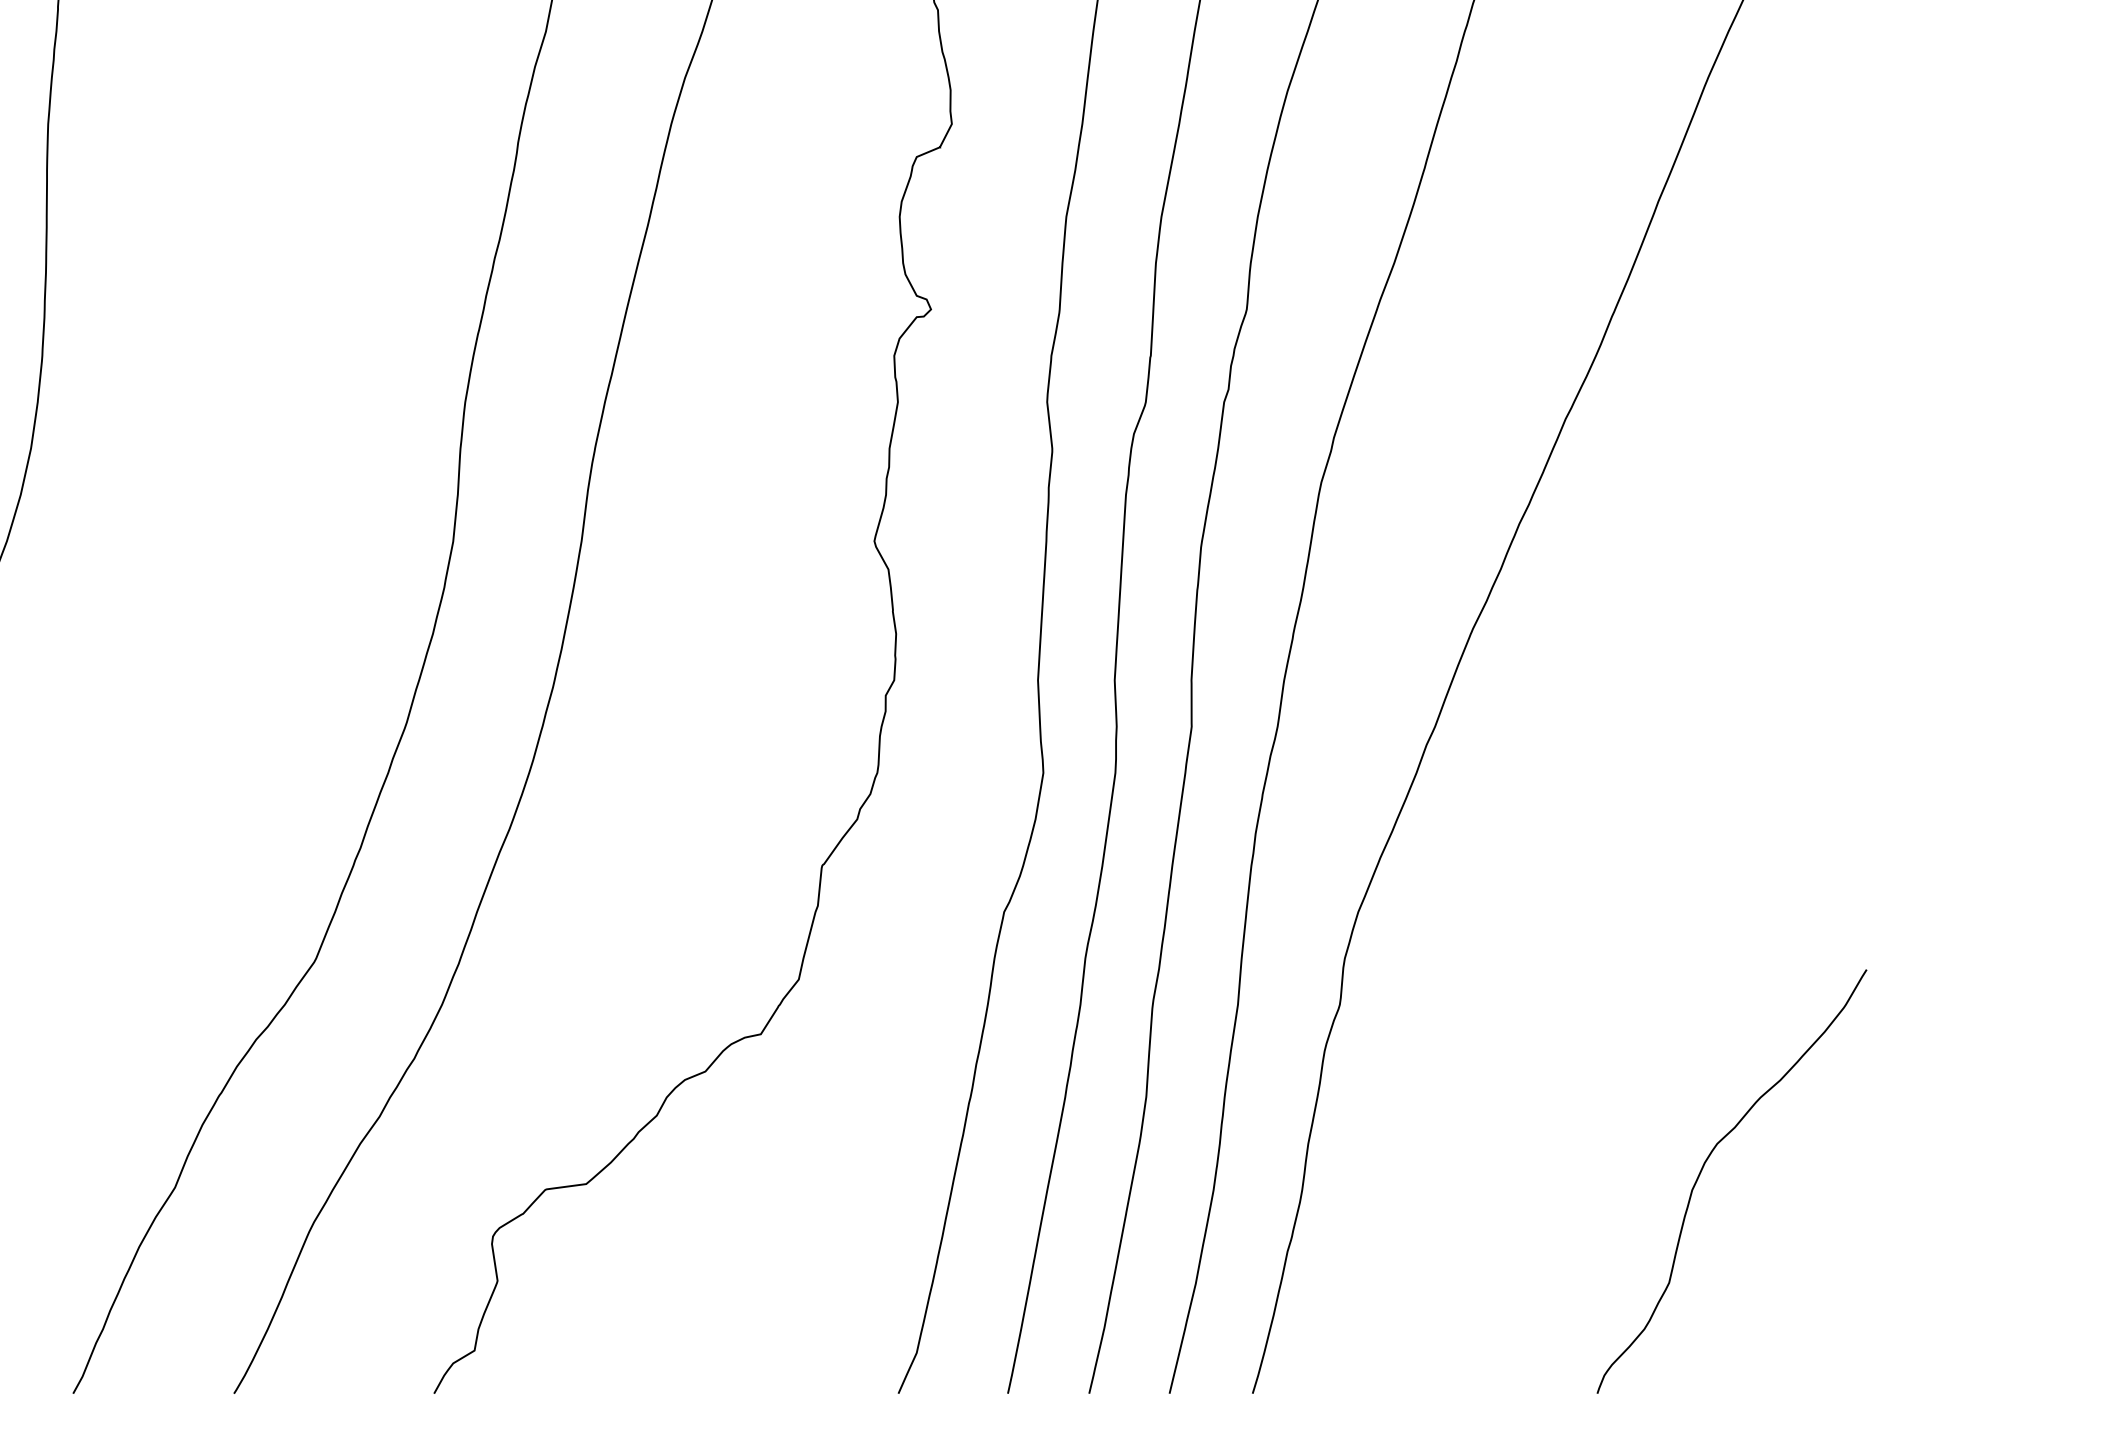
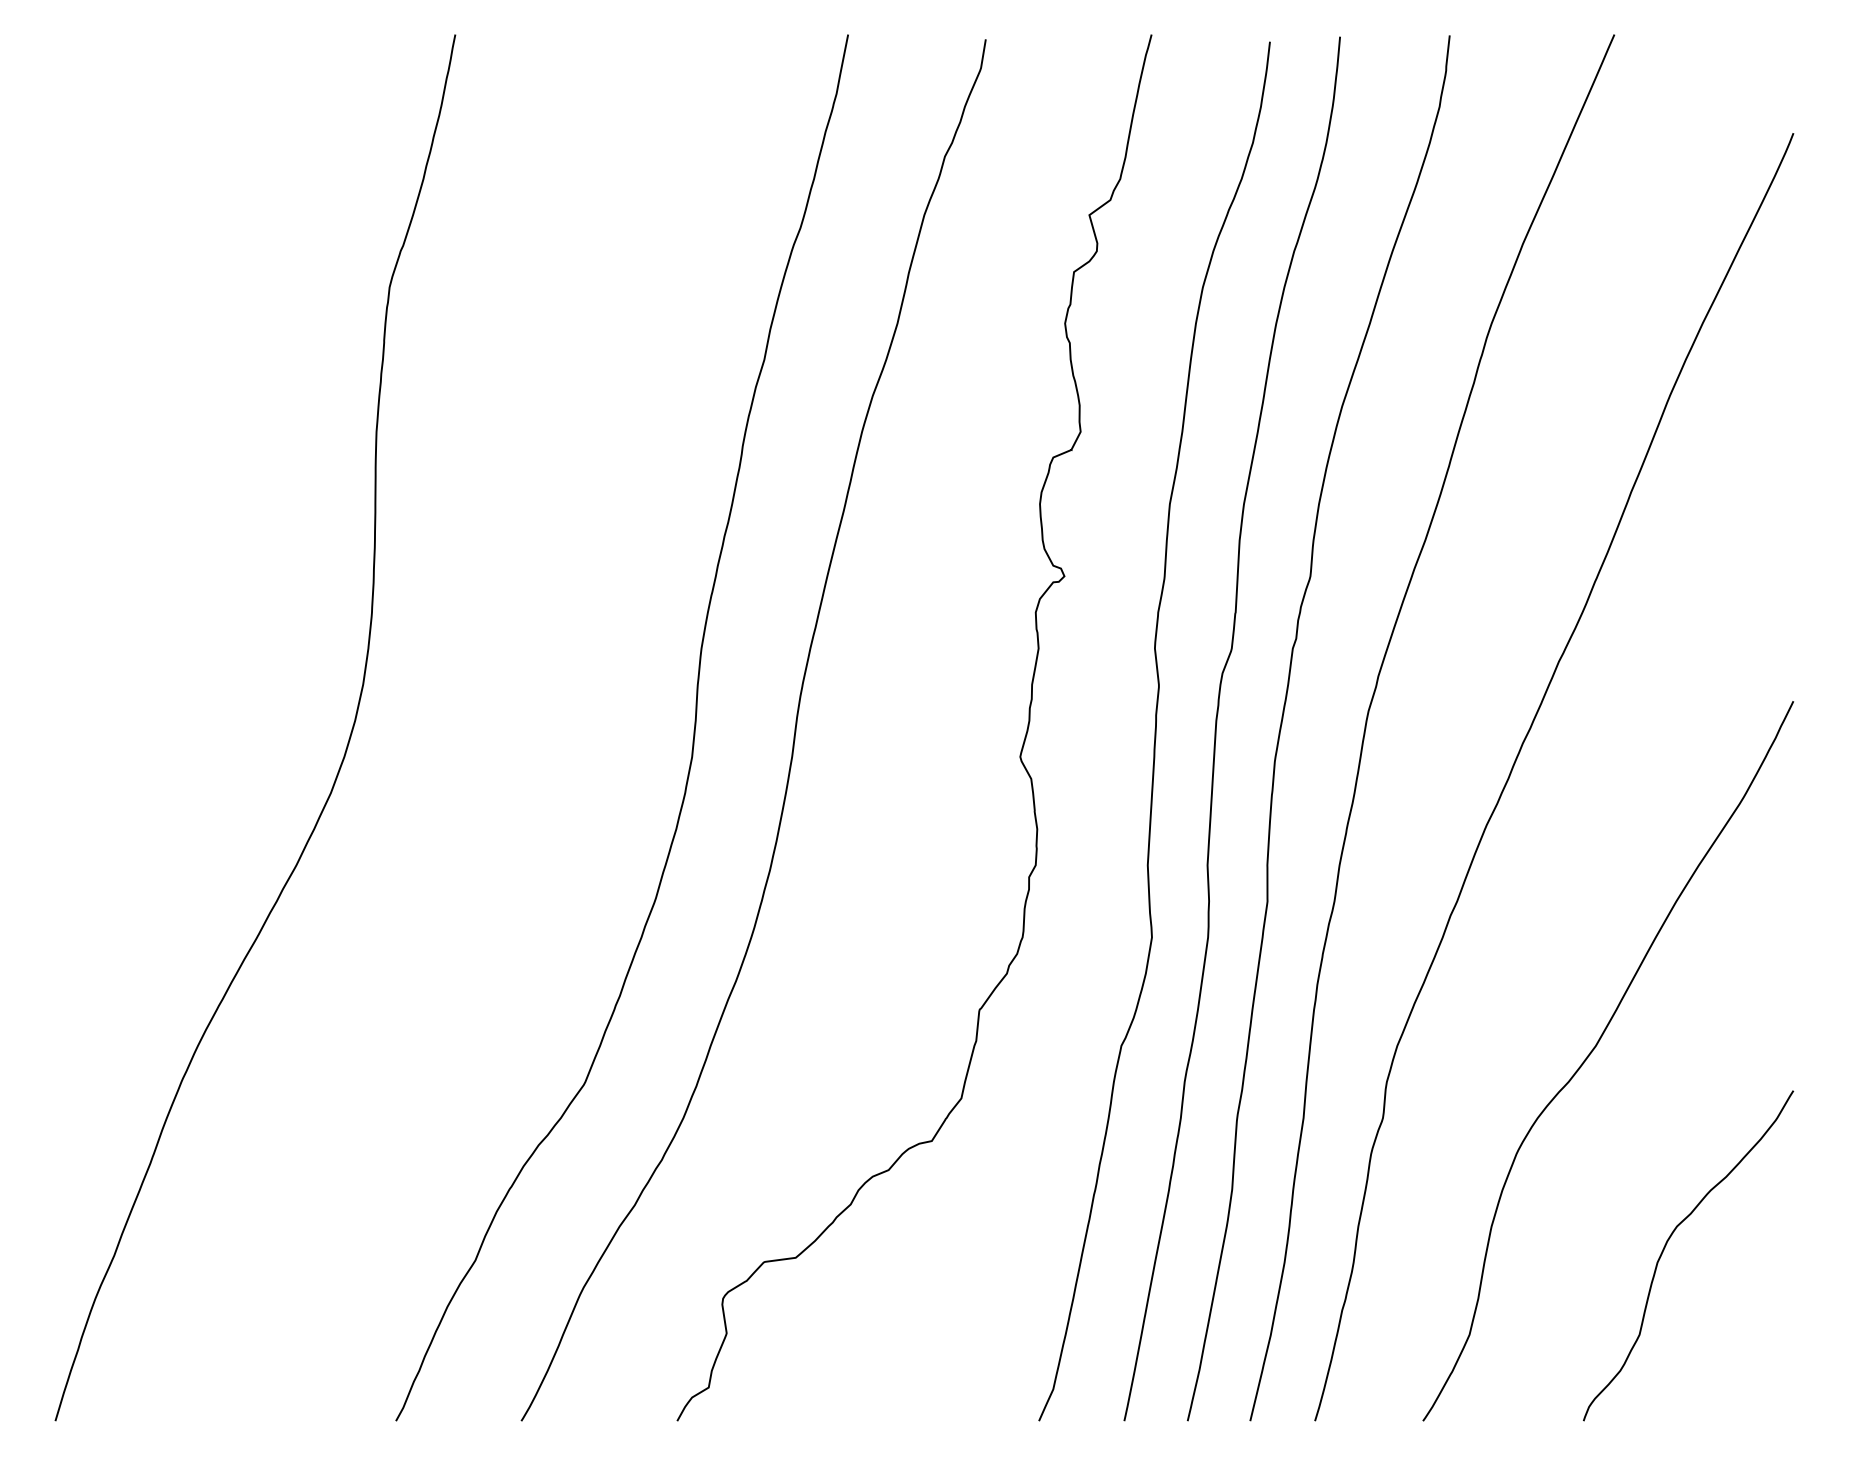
curve: (1608, 920) -> (1592, 1052), added

